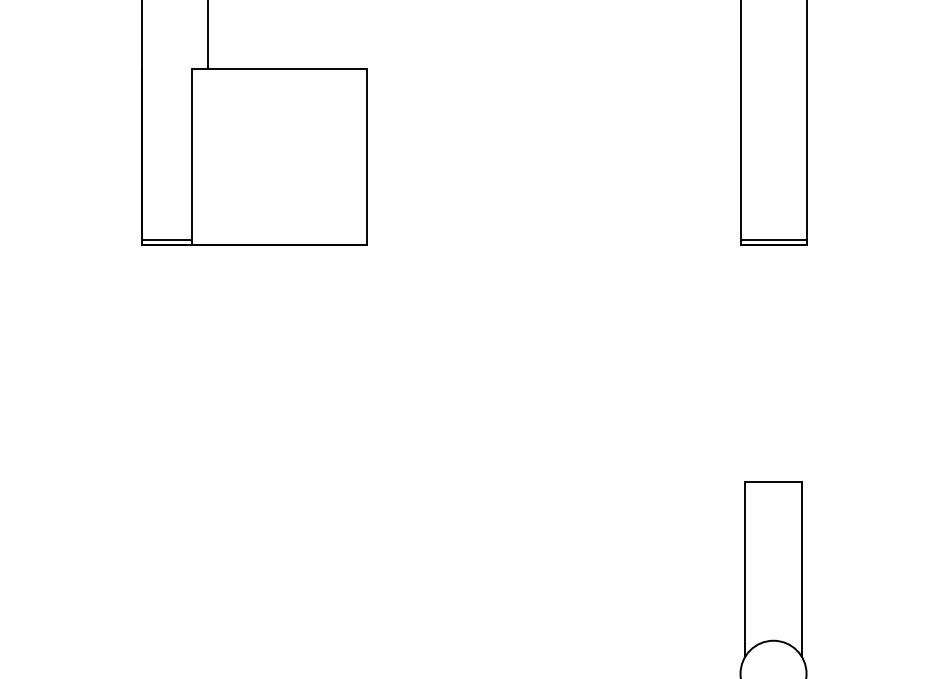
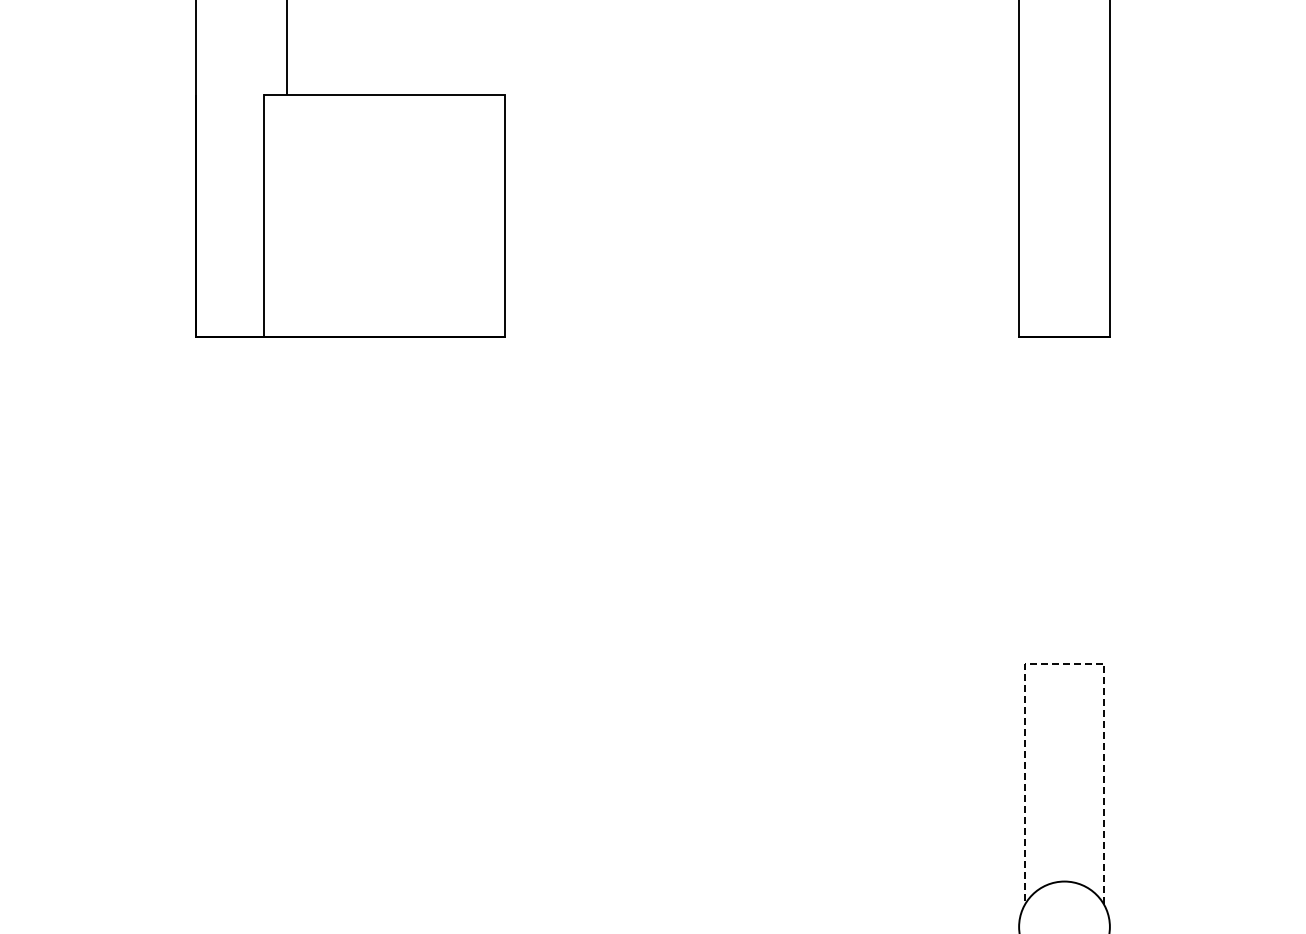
line: (167, 240) -> (230, 330), removed
line: (773, 240) -> (1064, 330), removed
line: (773, 482) -> (1064, 663), solid -> dashed

